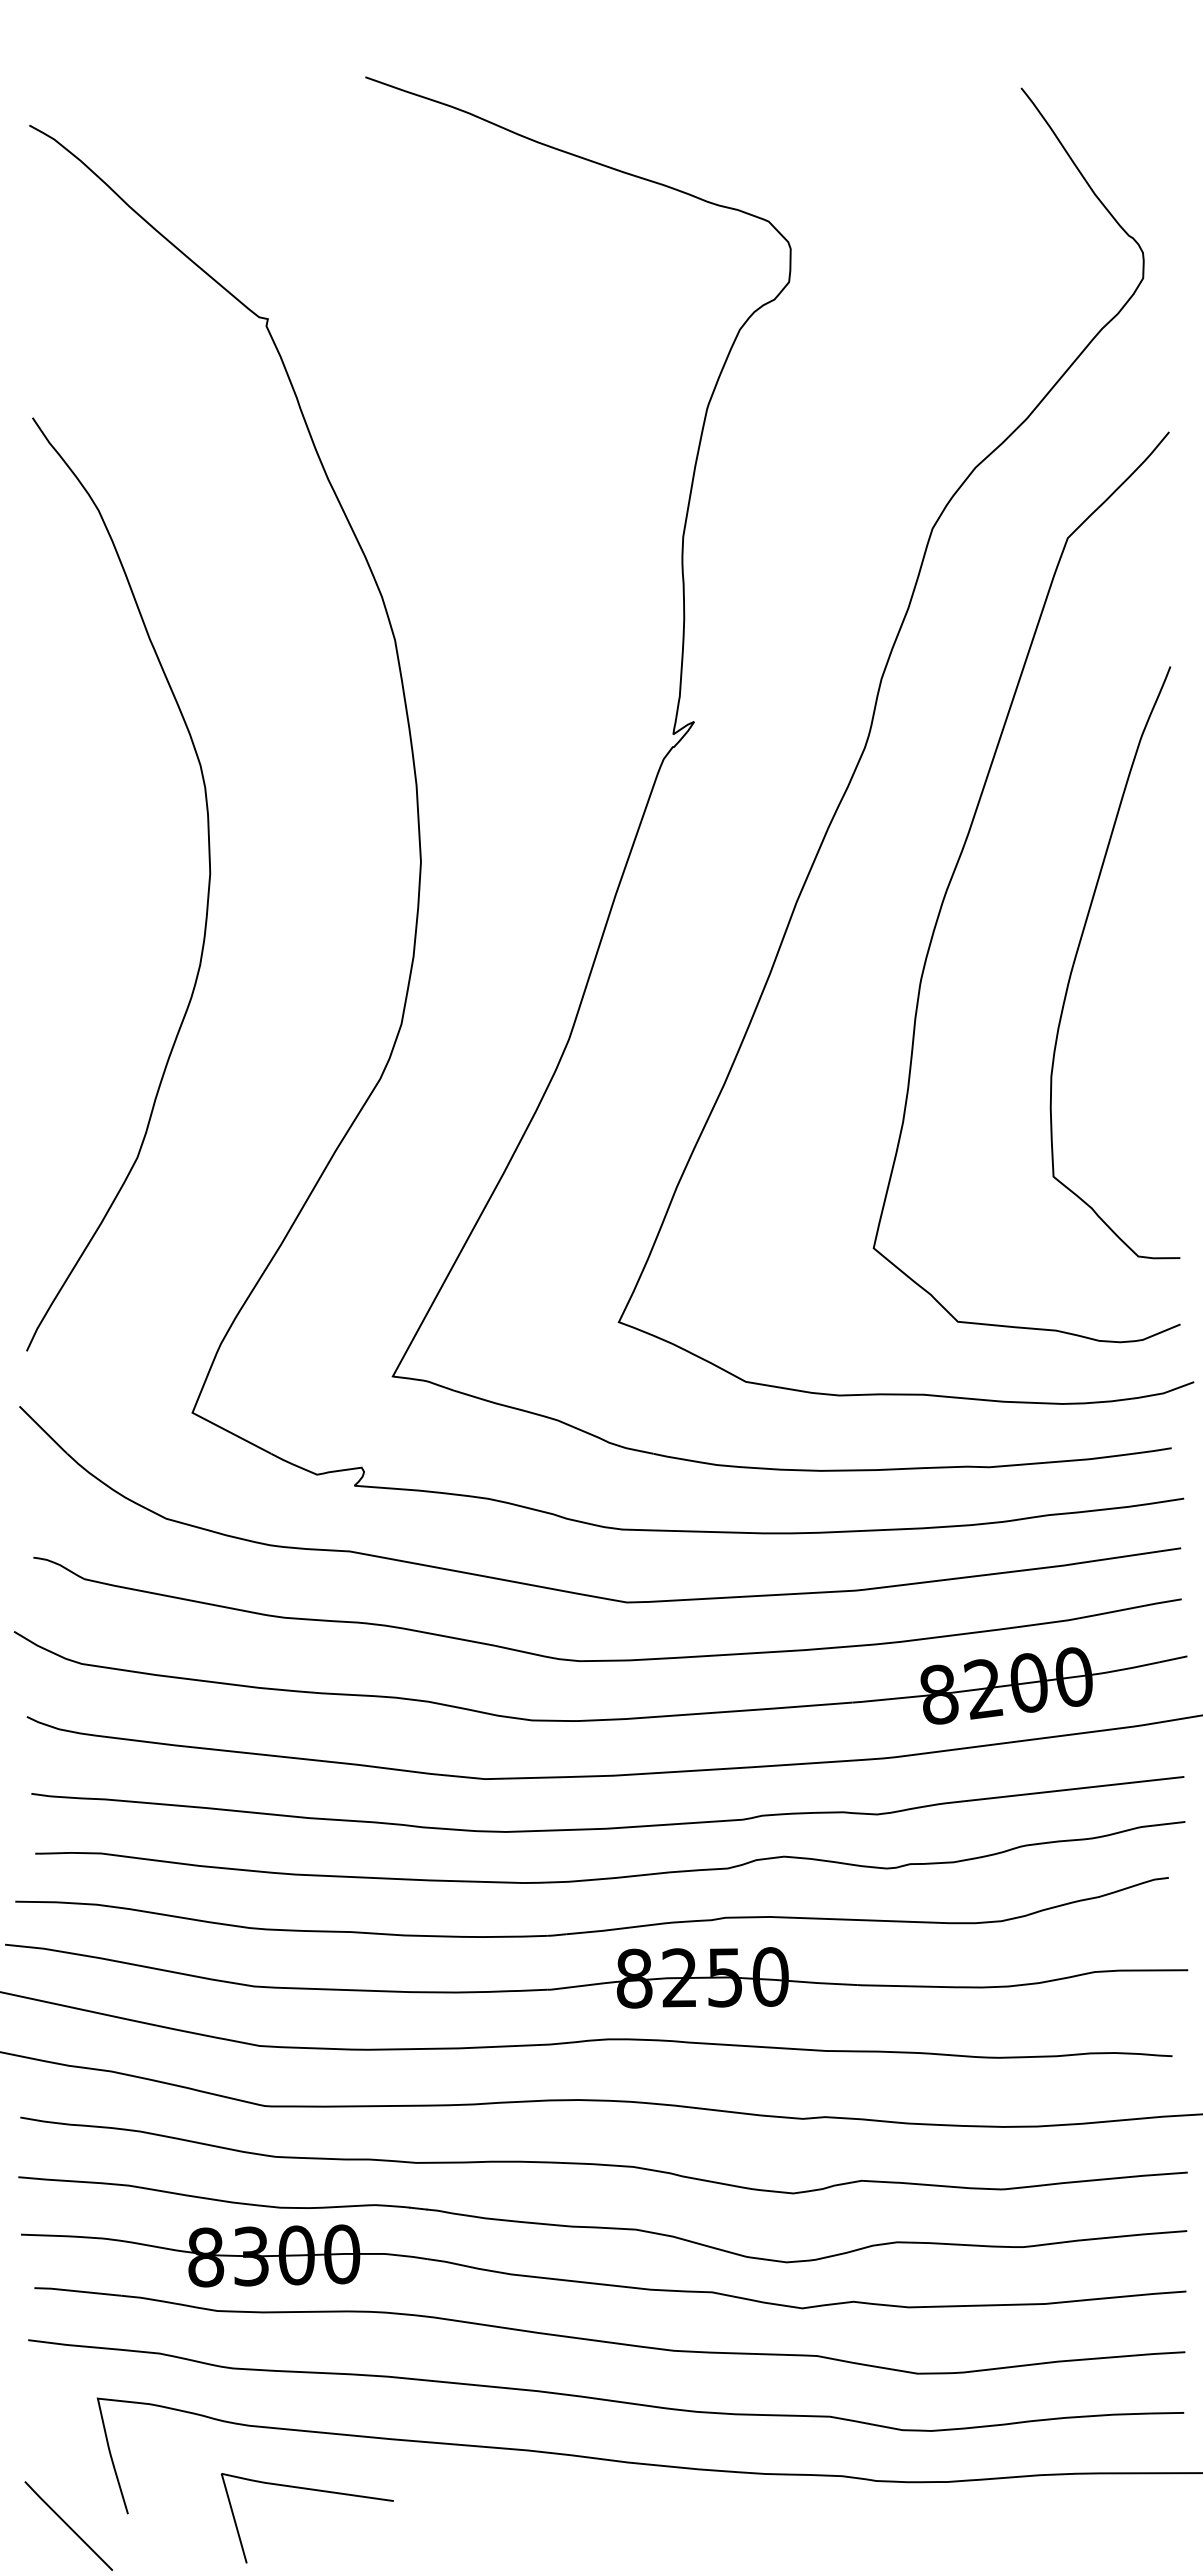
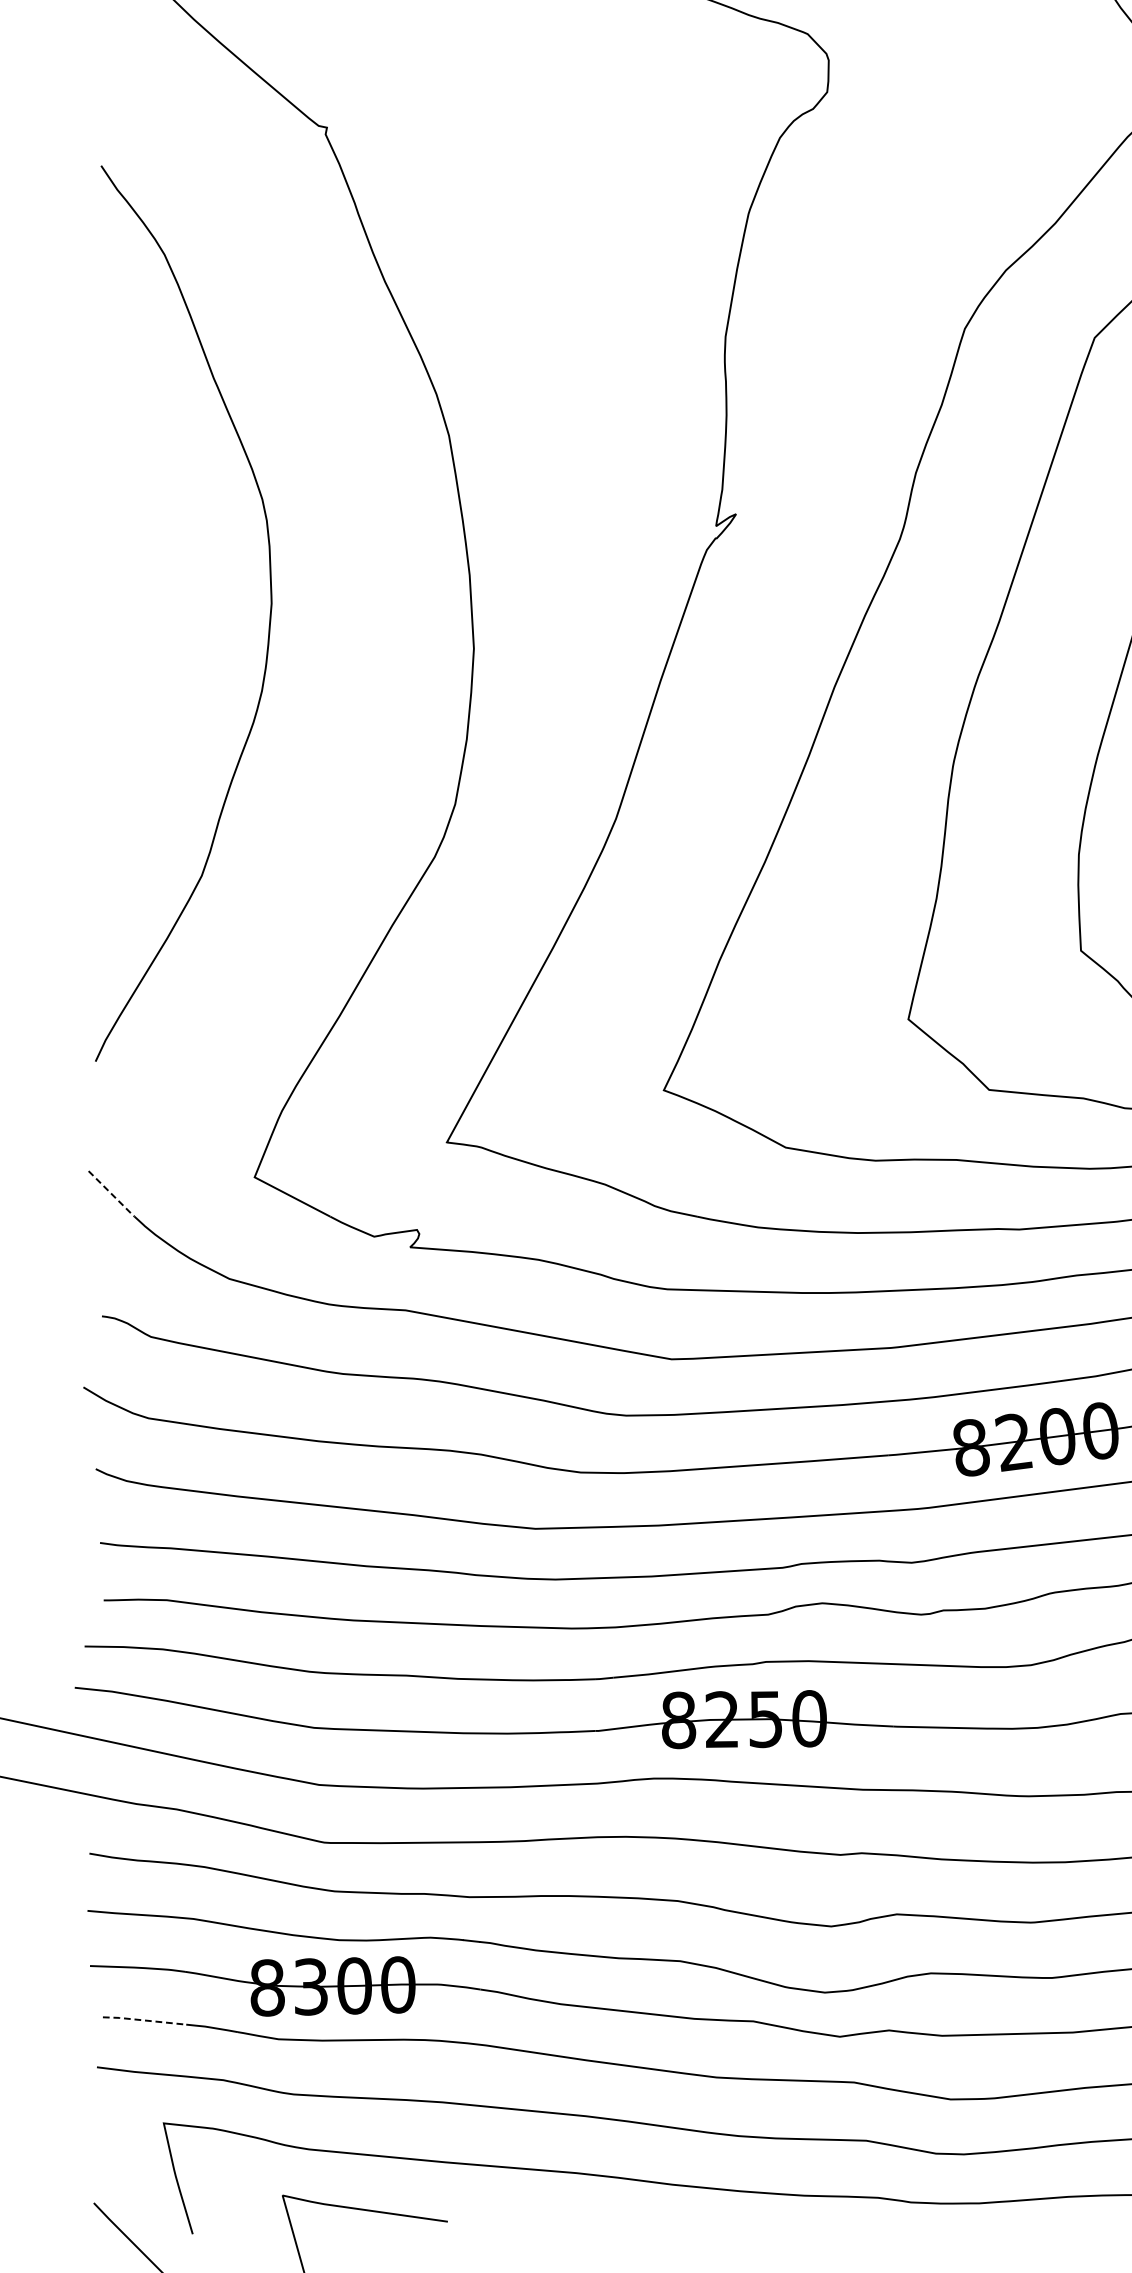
curve: (207, 891) -> (269, 620), moved
line: (44, 1431) -> (112, 1195), solid -> dashed
line: (77, 2291) -> (144, 2020), solid -> dashed

